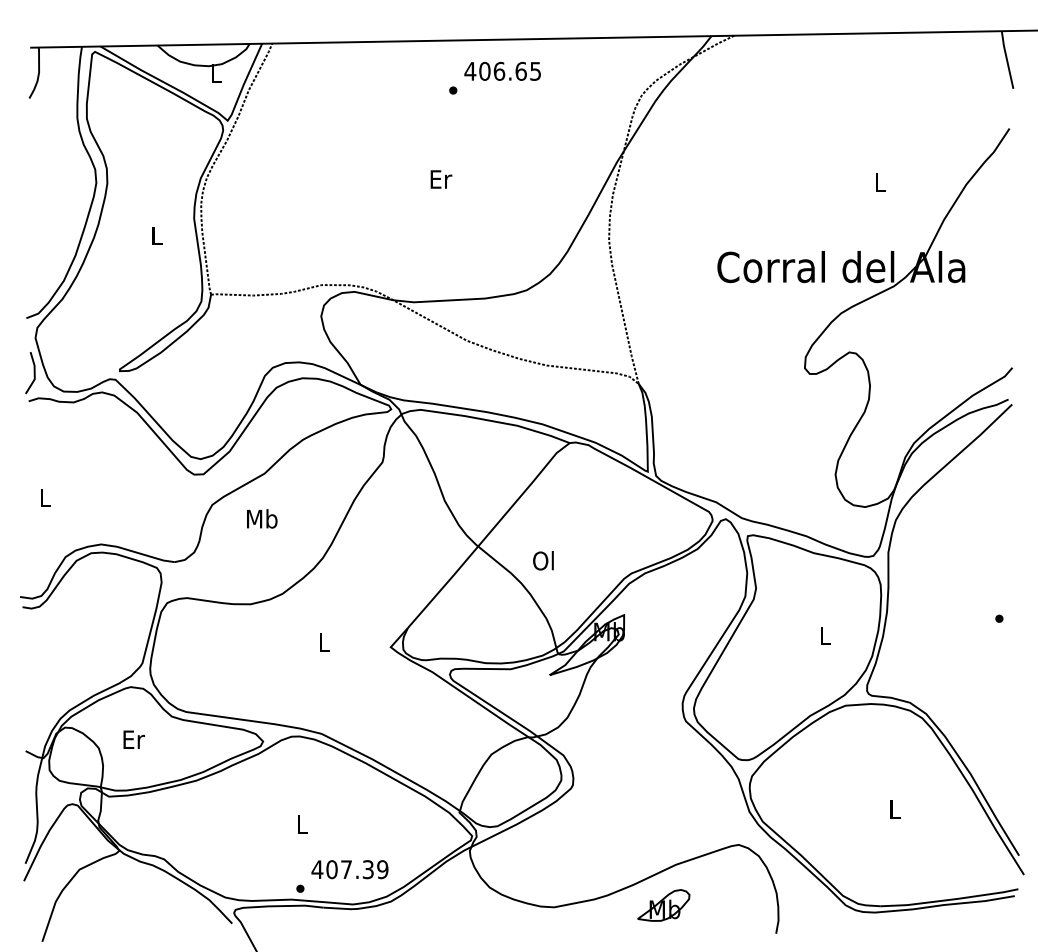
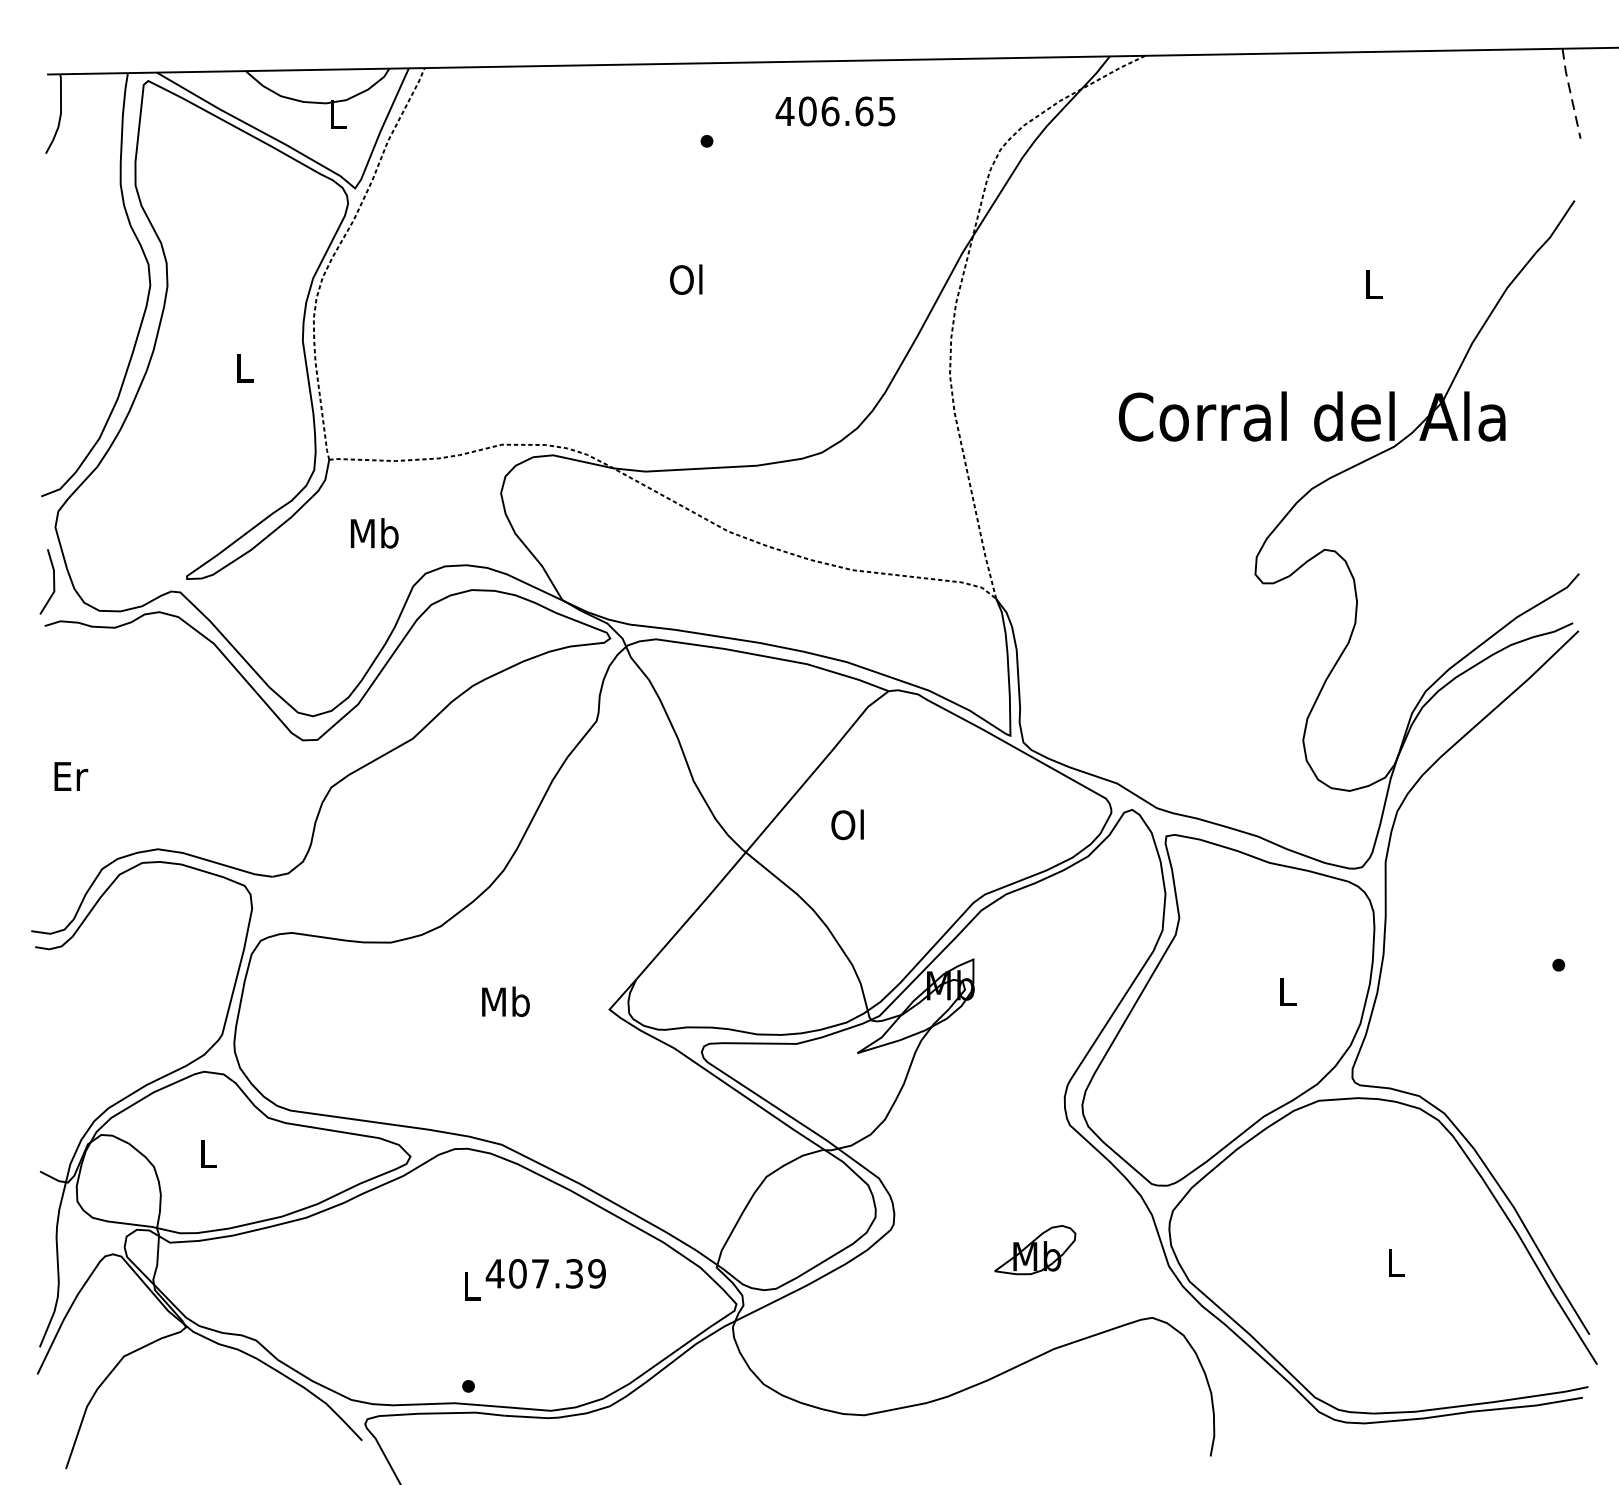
line: (1006, 59) -> (1569, 92), solid -> dashed
text: (502, 70) -> (835, 110), moved
text: (440, 178) -> (687, 278), Er -> Ol
text: (45, 497) -> (70, 776), L -> Er
text: (262, 518) -> (375, 532), moved
text: (543, 560) -> (847, 824), moved
text: (324, 641) -> (506, 1000), L -> Mb
text: (133, 739) -> (208, 1153), Er -> L
text: (349, 869) -> (545, 1273), moved
part: (663, 905) -> (1034, 1250), moved

